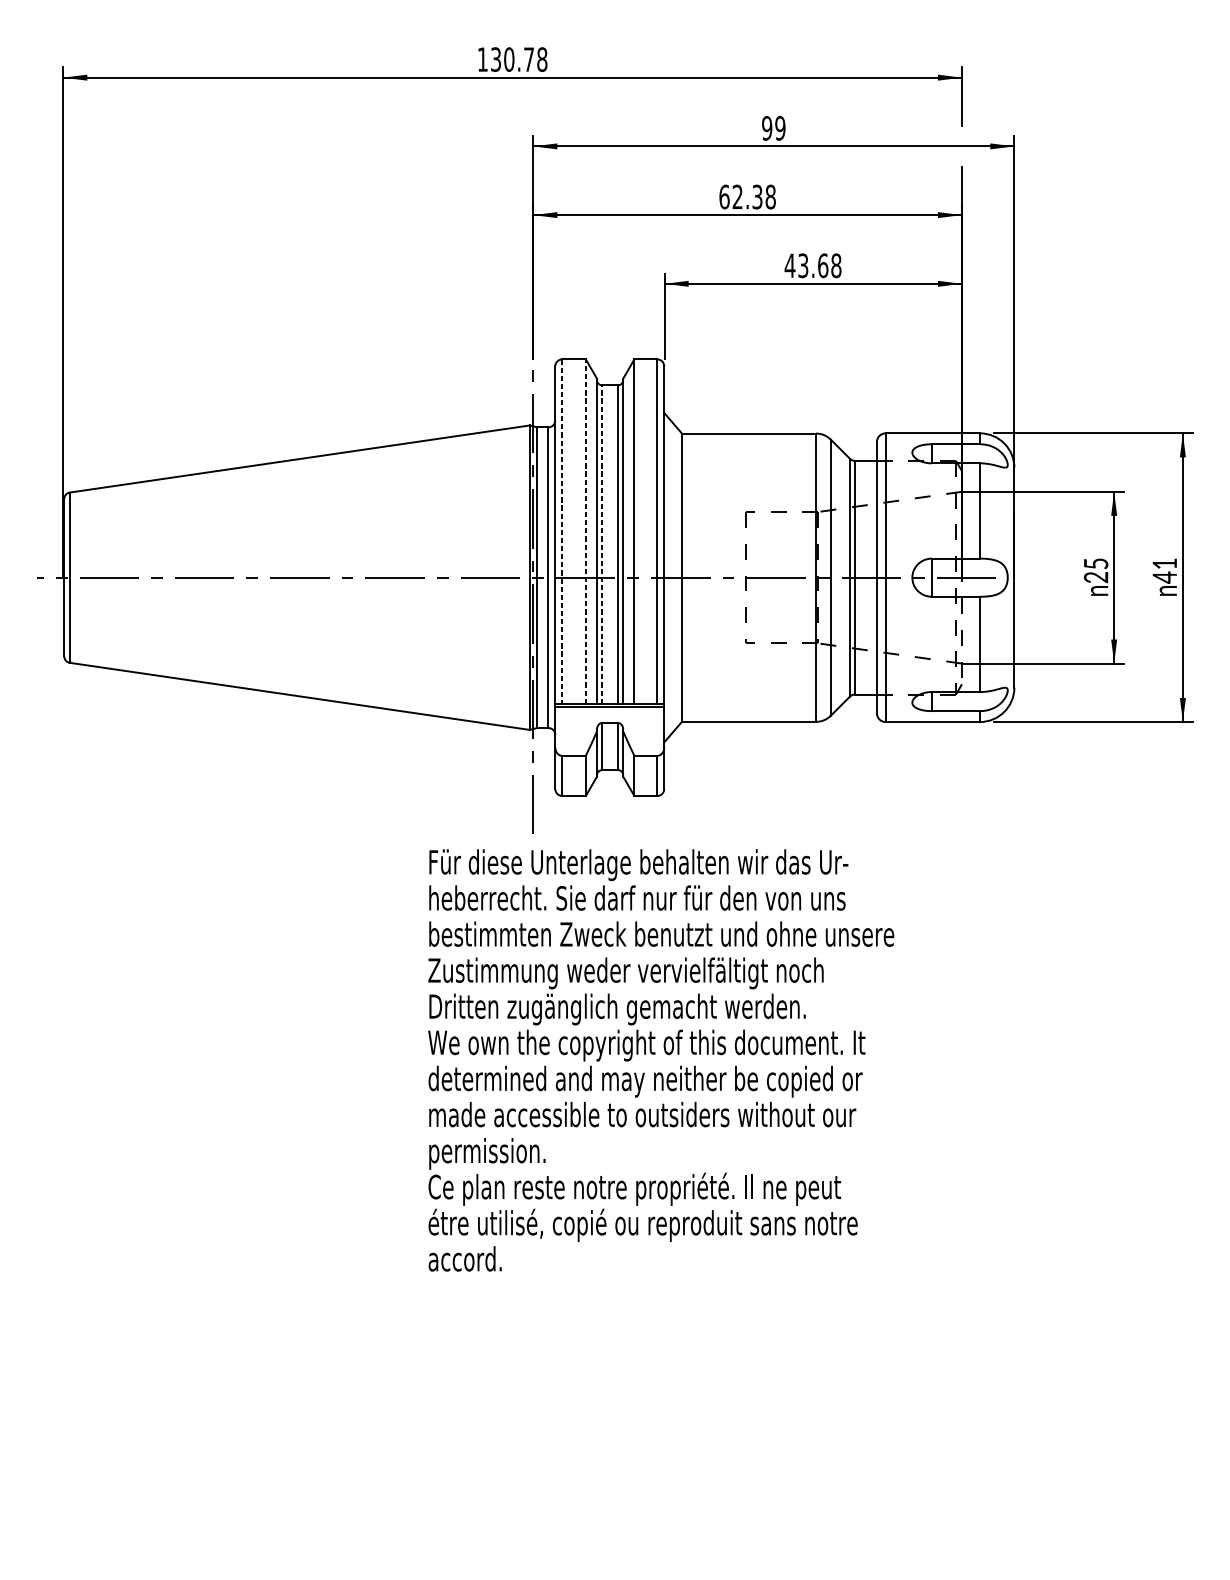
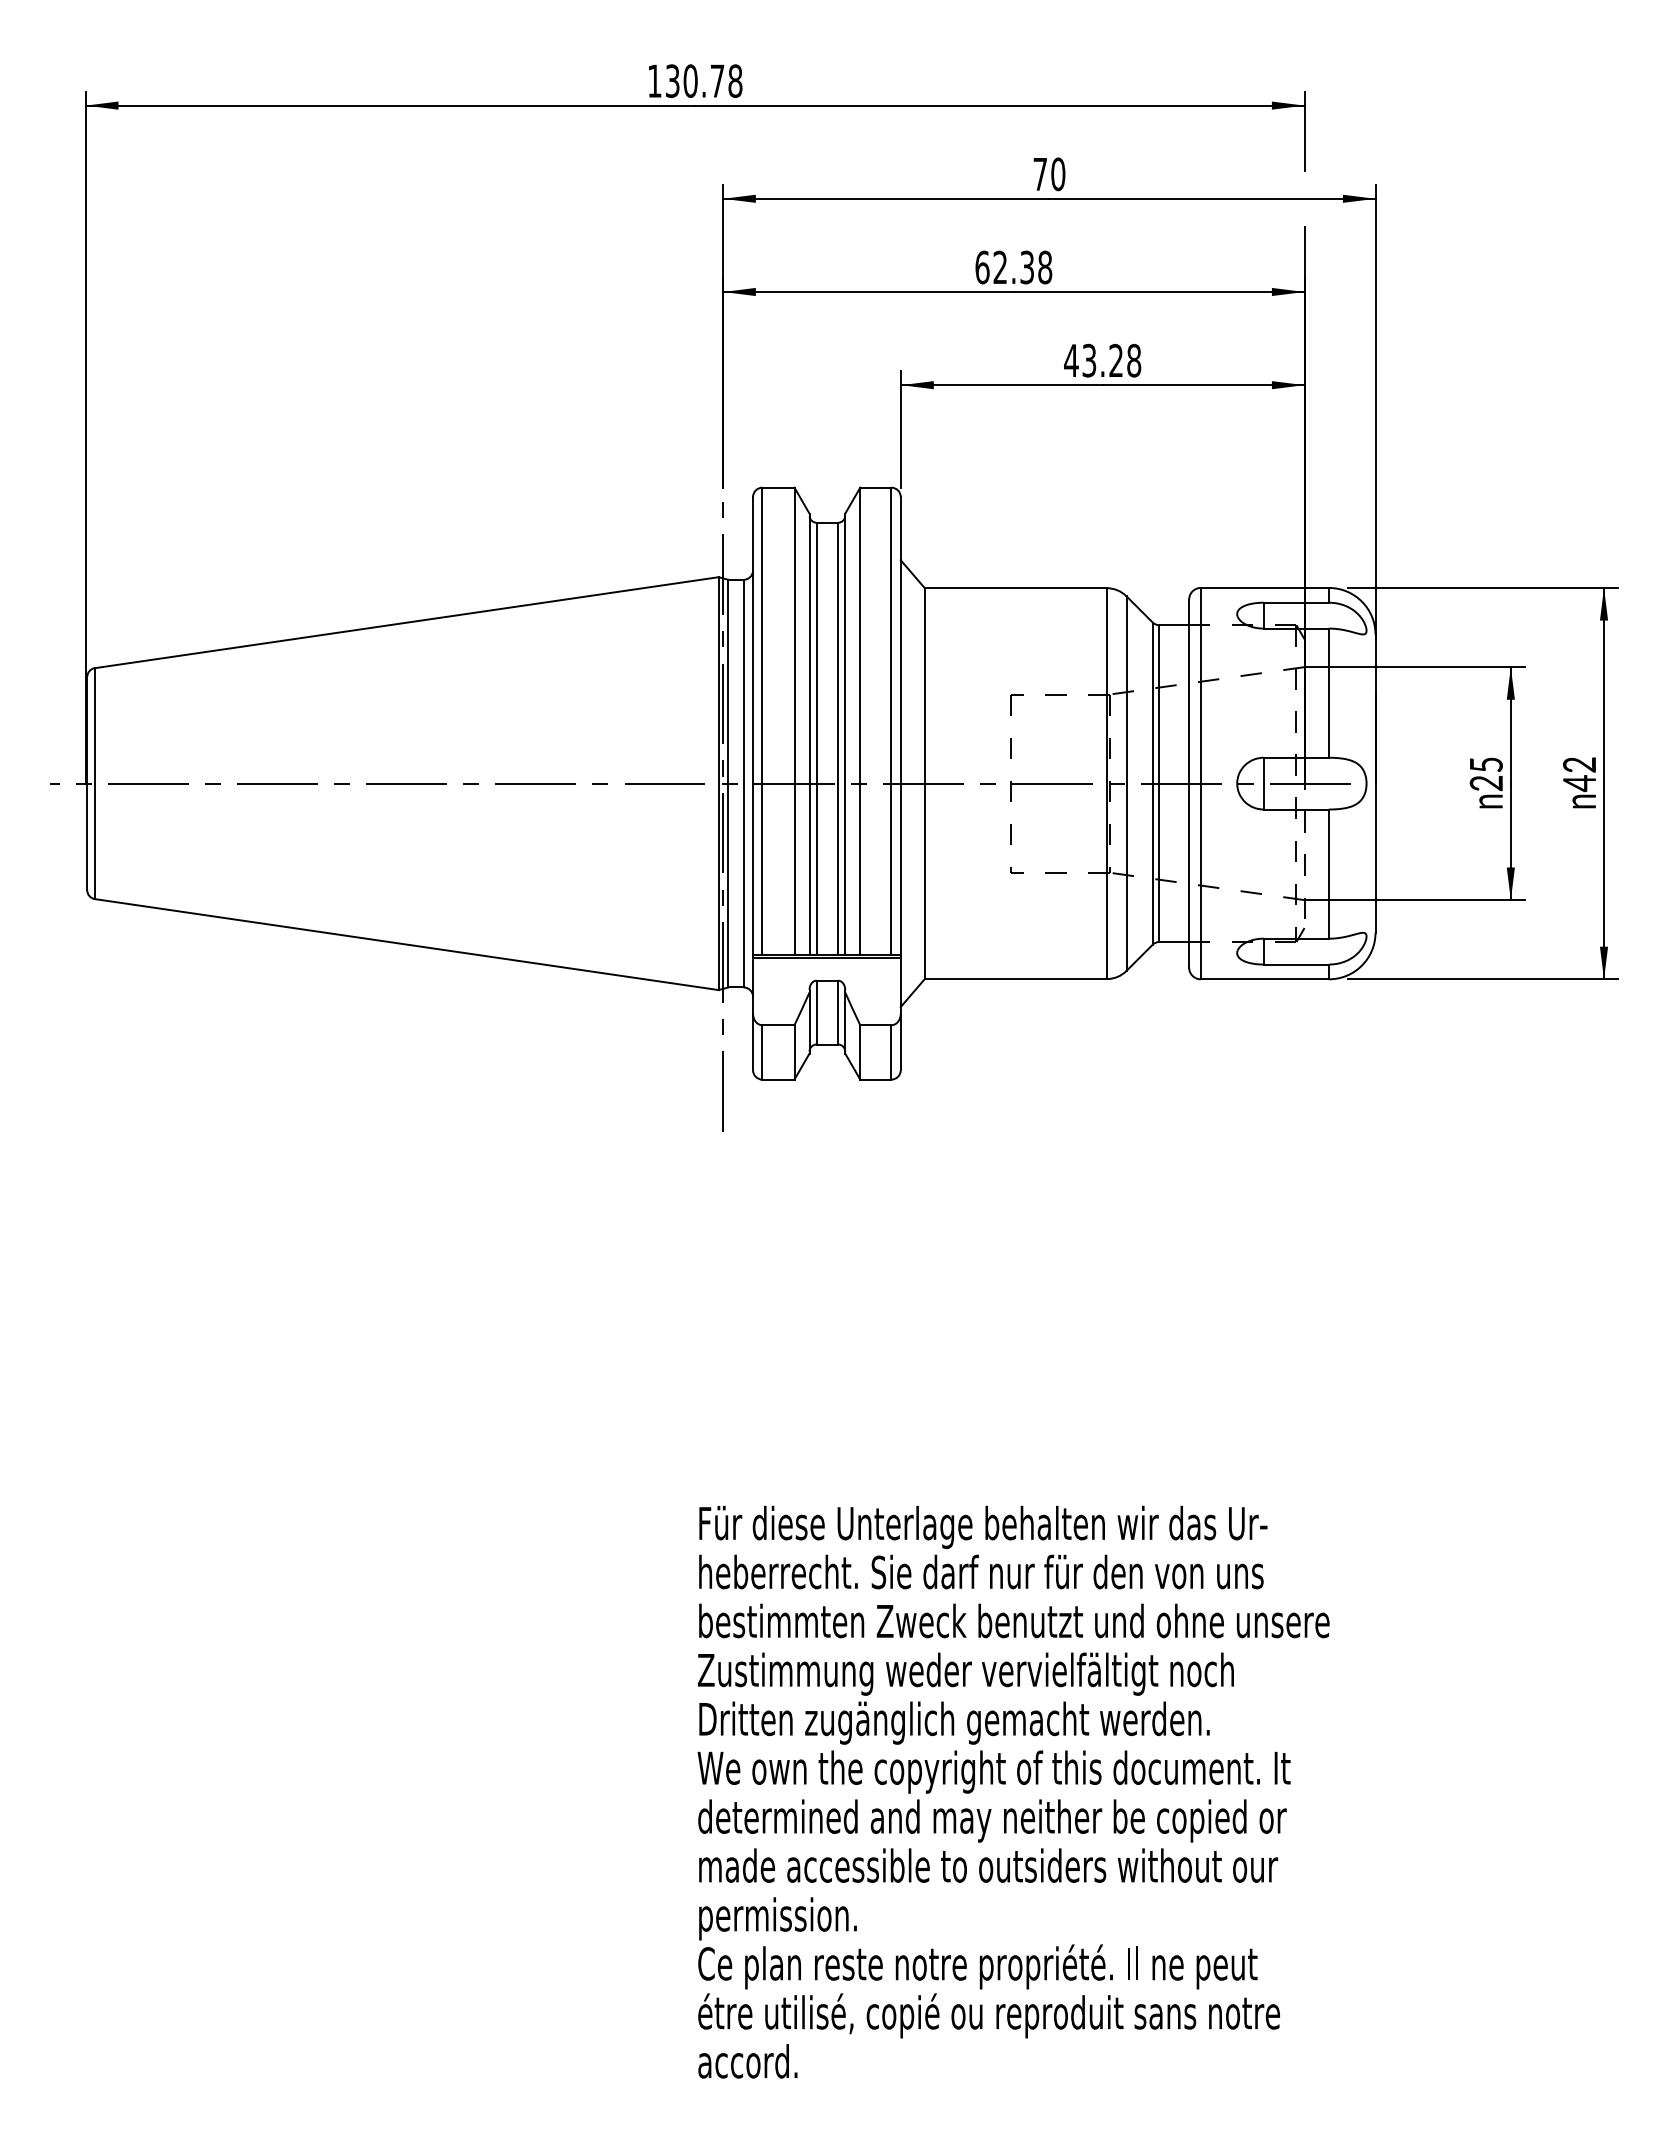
text: (773, 128) -> (1049, 174), 99 -> 70
text: (823, 265) -> (1116, 360), 43.68 -> 43.28
line: (562, 531) -> (762, 721), dashed -> solid
line: (585, 531) -> (794, 720), dashed -> solid
line: (602, 544) -> (816, 738), dashed -> solid
text: (1164, 563) -> (1579, 764), 41 -> 42
text: (661, 1059) -> (1013, 1791), moved

